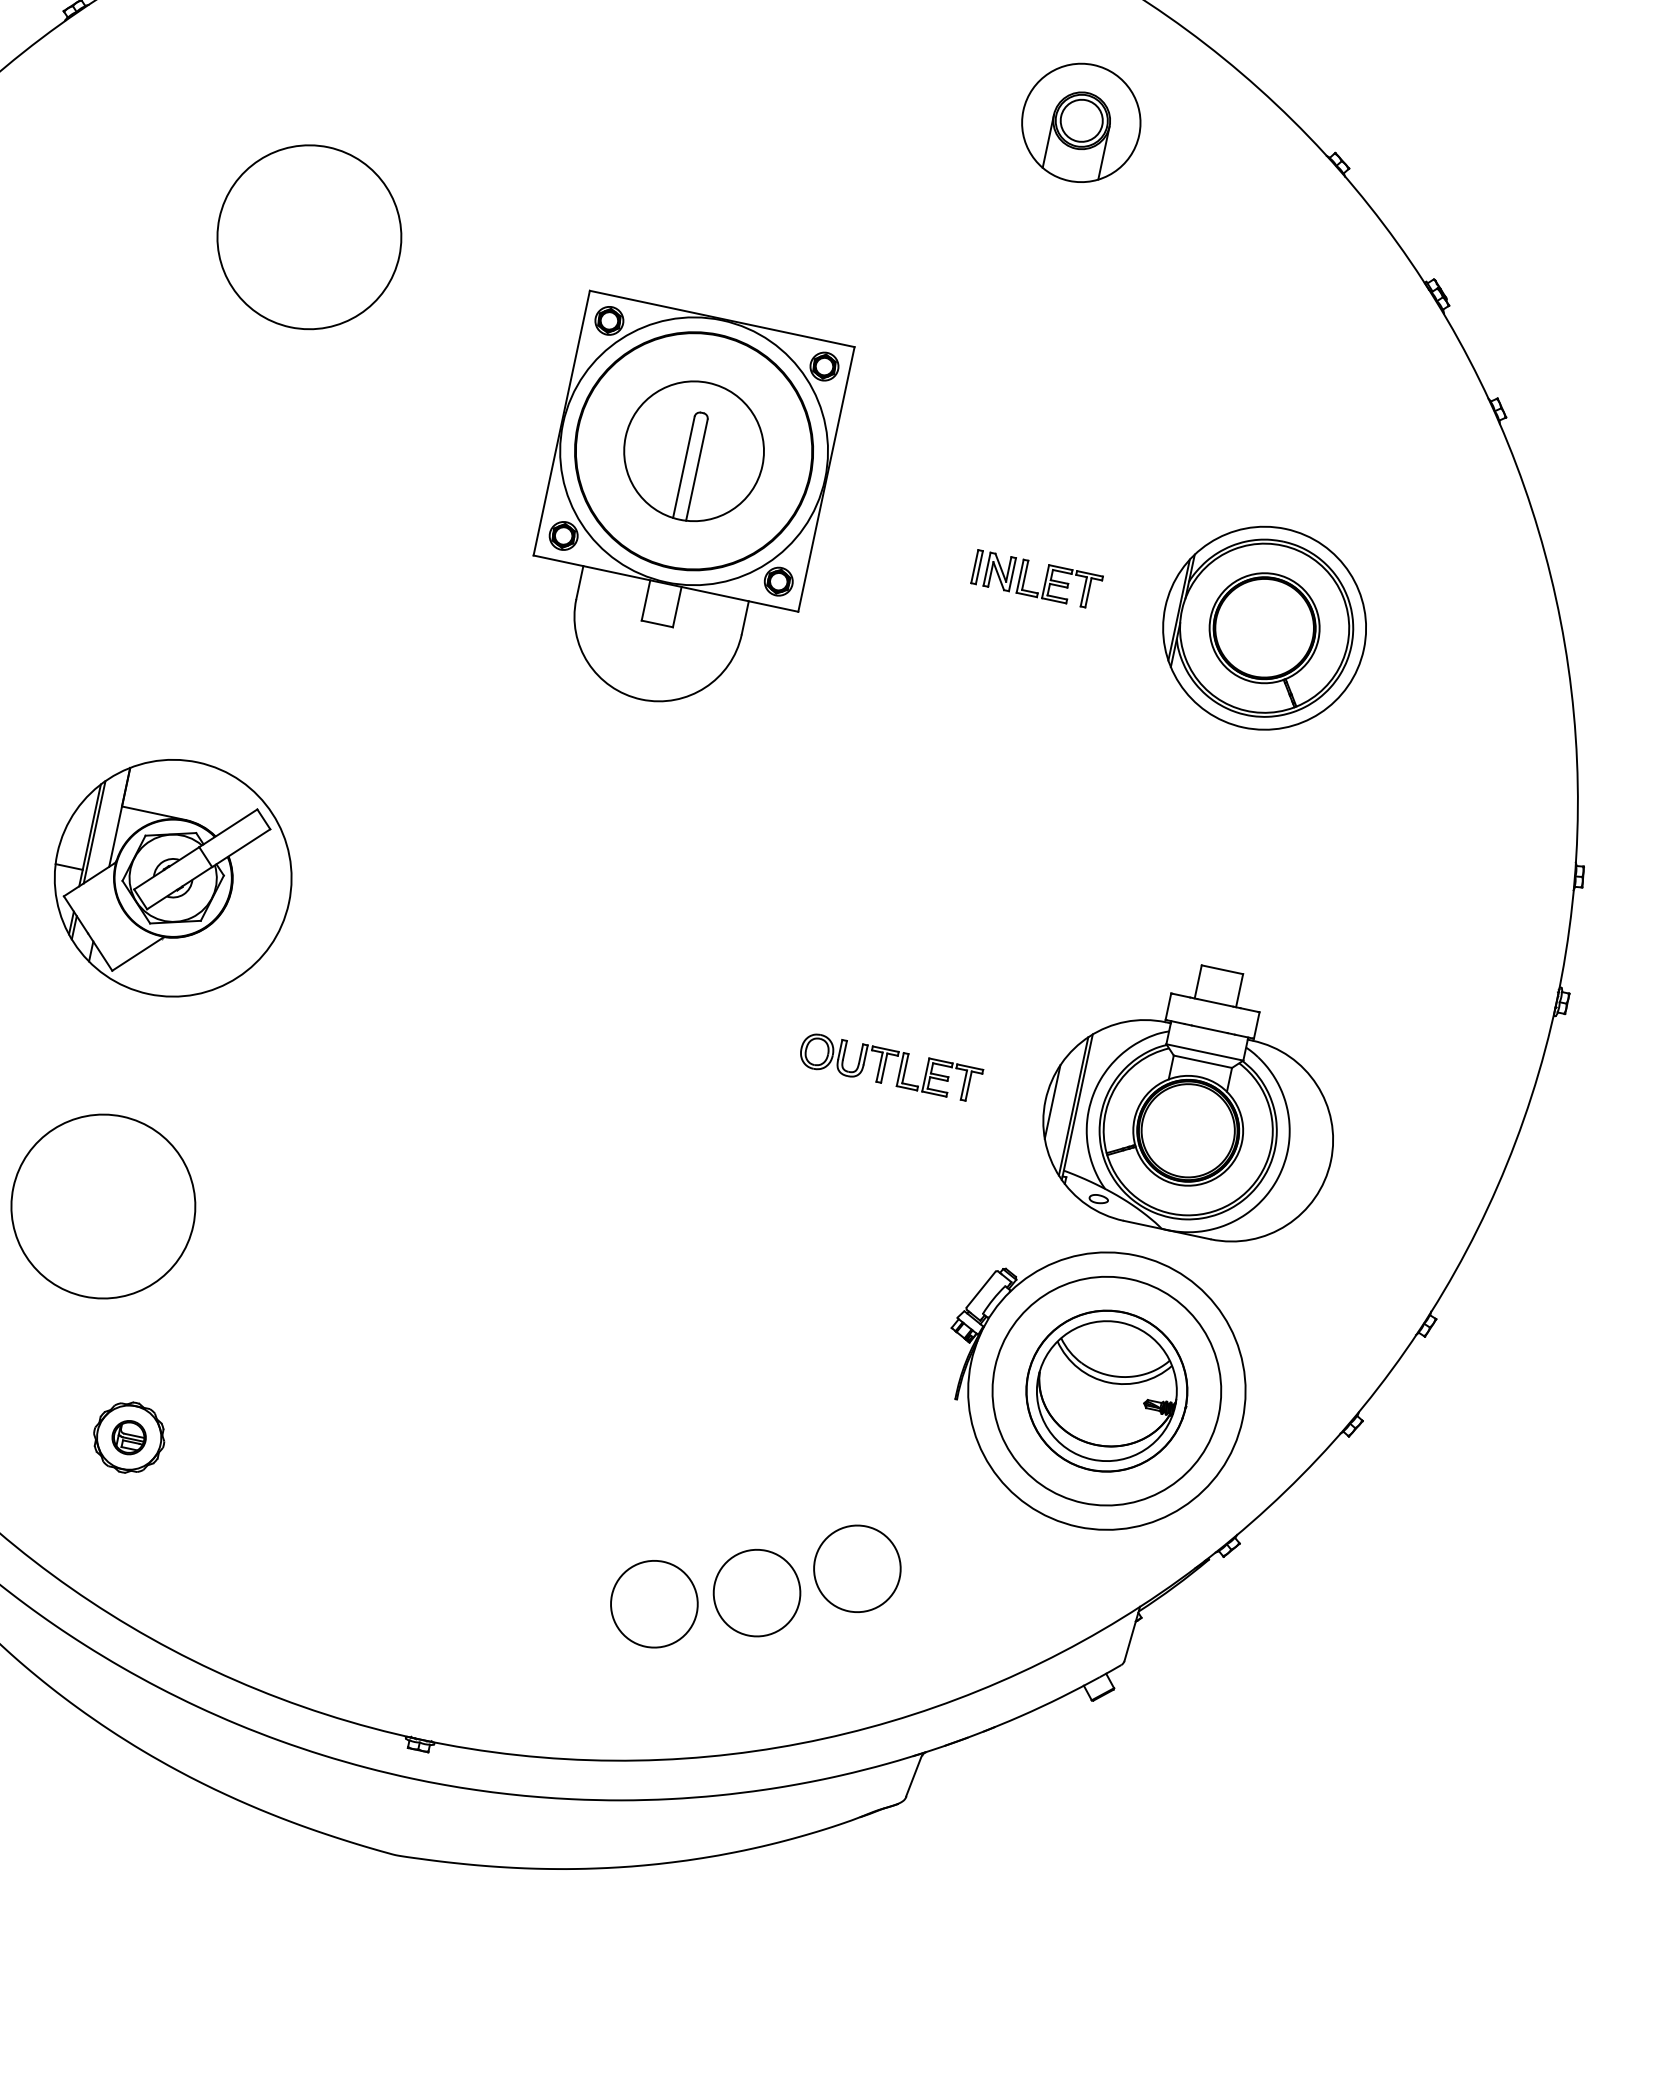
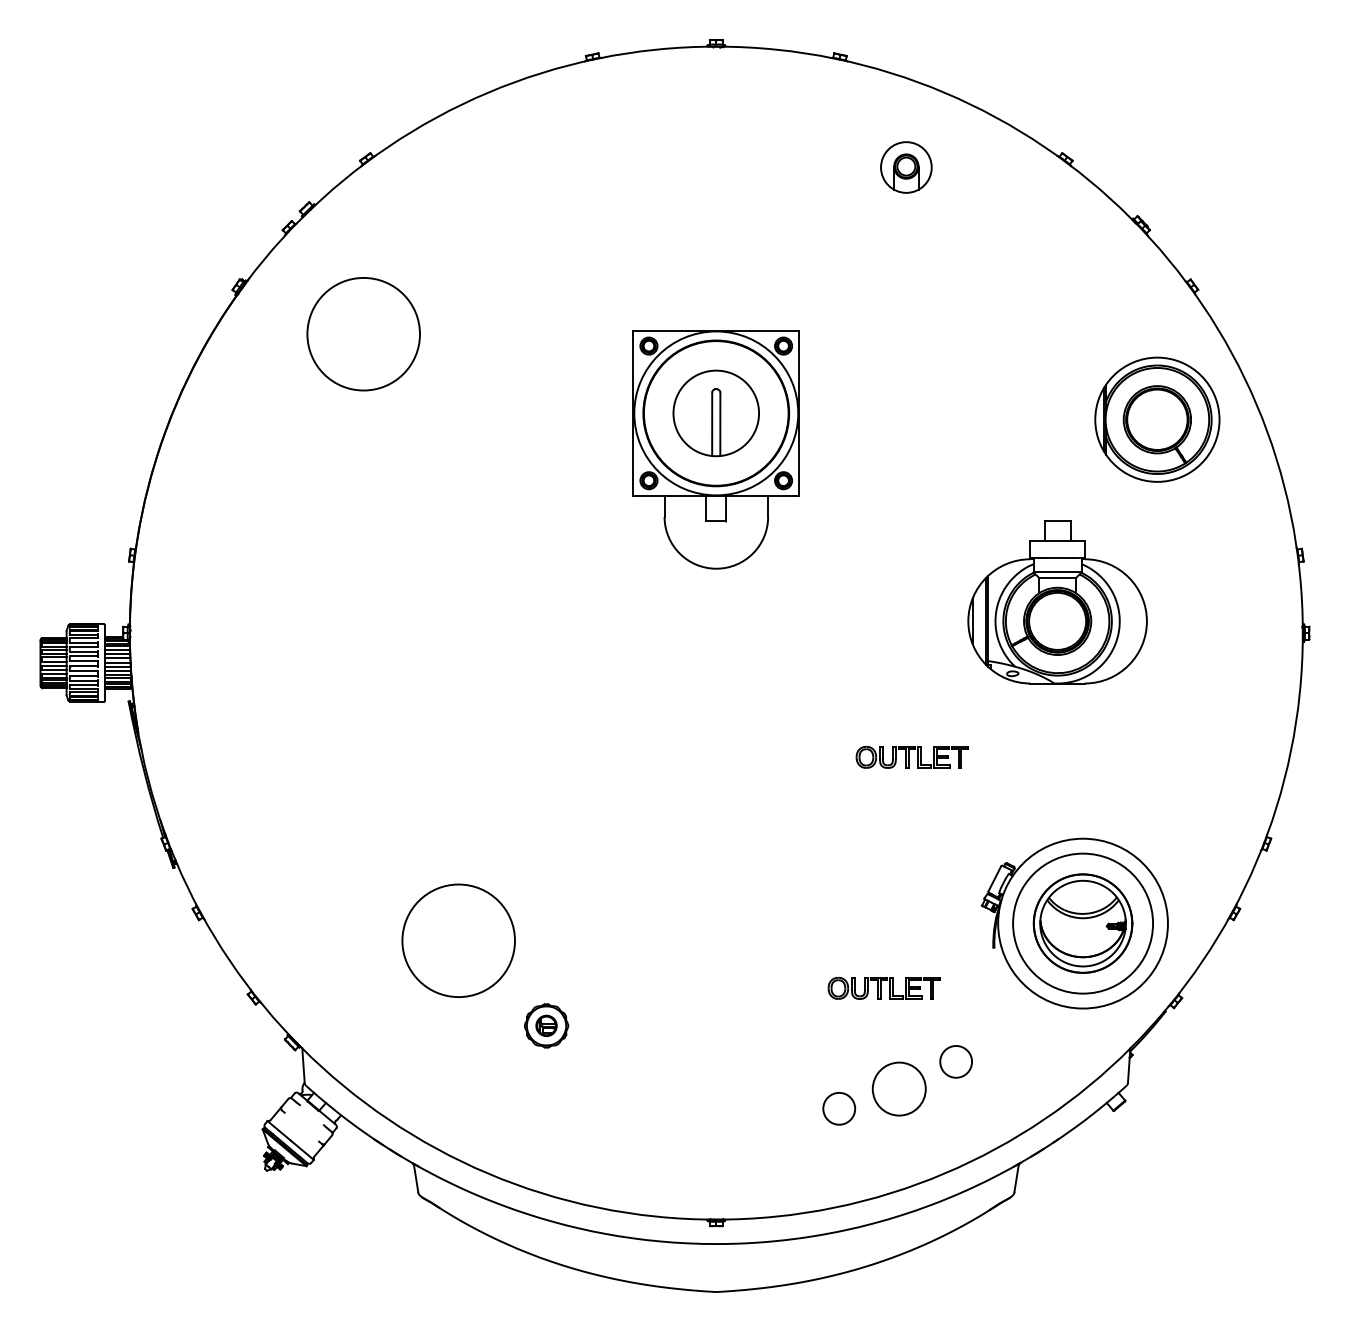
part: (1081, 122) -> (906, 167), size x0.7
circle: (309, 237) -> (363, 334), moved
part: (1036, 579) -> (937, 446), removed
part: (1264, 627) -> (1157, 419), moved
part: (172, 878) -> (458, 735), removed
part: (1194, 1100) -> (1057, 602), moved
part: (766, 1425) -> (883, 987), added
part: (129, 1436) -> (546, 1025), moved
circle: (856, 1568) -> (955, 1061), size x0.6
circle: (653, 1603) -> (838, 1108), size x0.6

